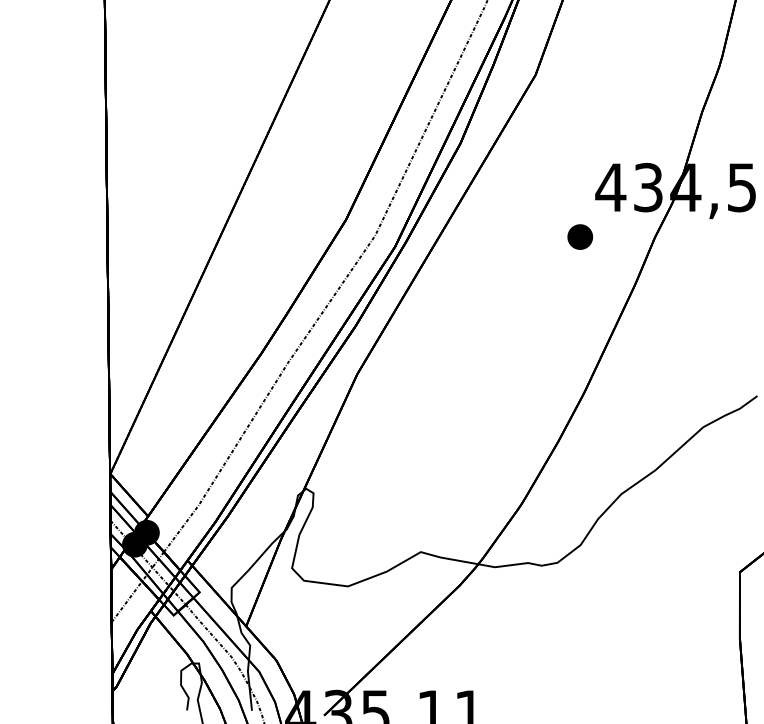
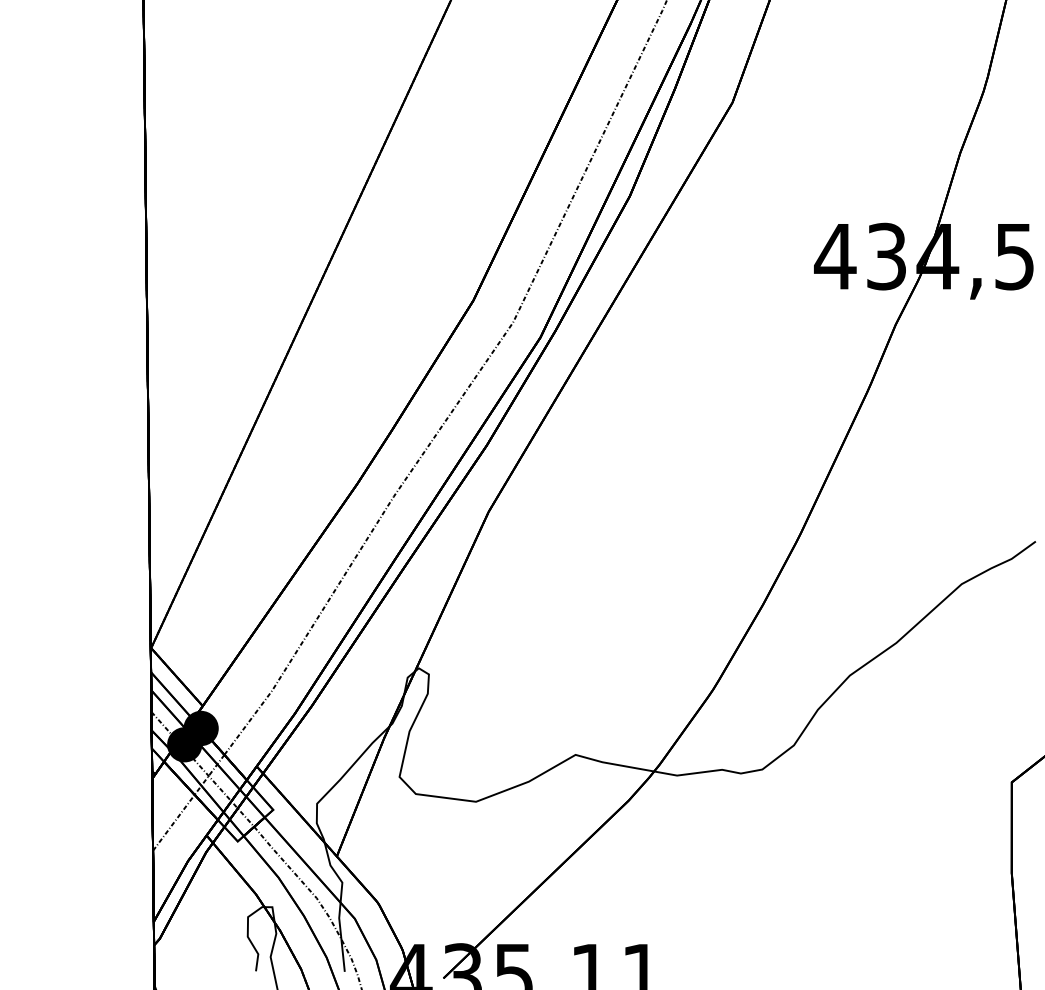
part: (580, 236) -> (793, 323), removed

